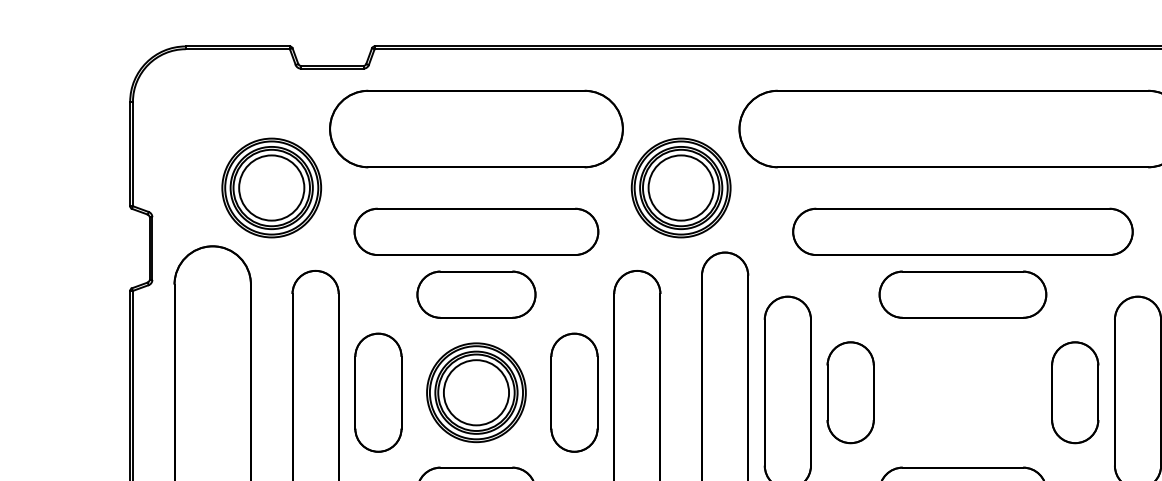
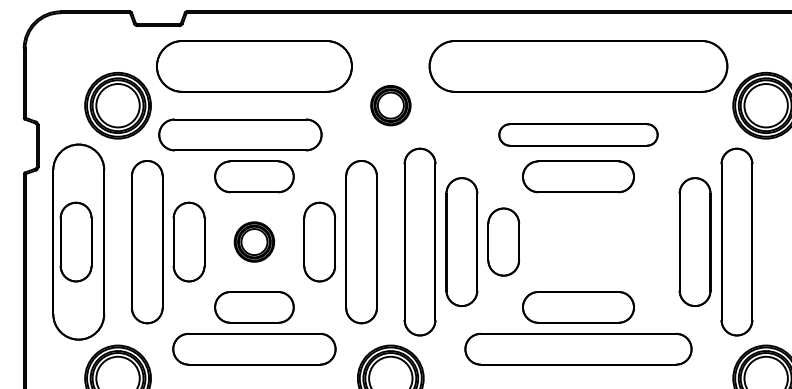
part: (680, 187) -> (390, 105), size x0.6
part: (476, 231) -> (240, 134), moved
part: (962, 231) -> (578, 134), size x0.7
part: (207, 391) -> (75, 241), added
part: (476, 391) -> (254, 241), size x0.6
part: (1075, 391) -> (653, 241), removed

